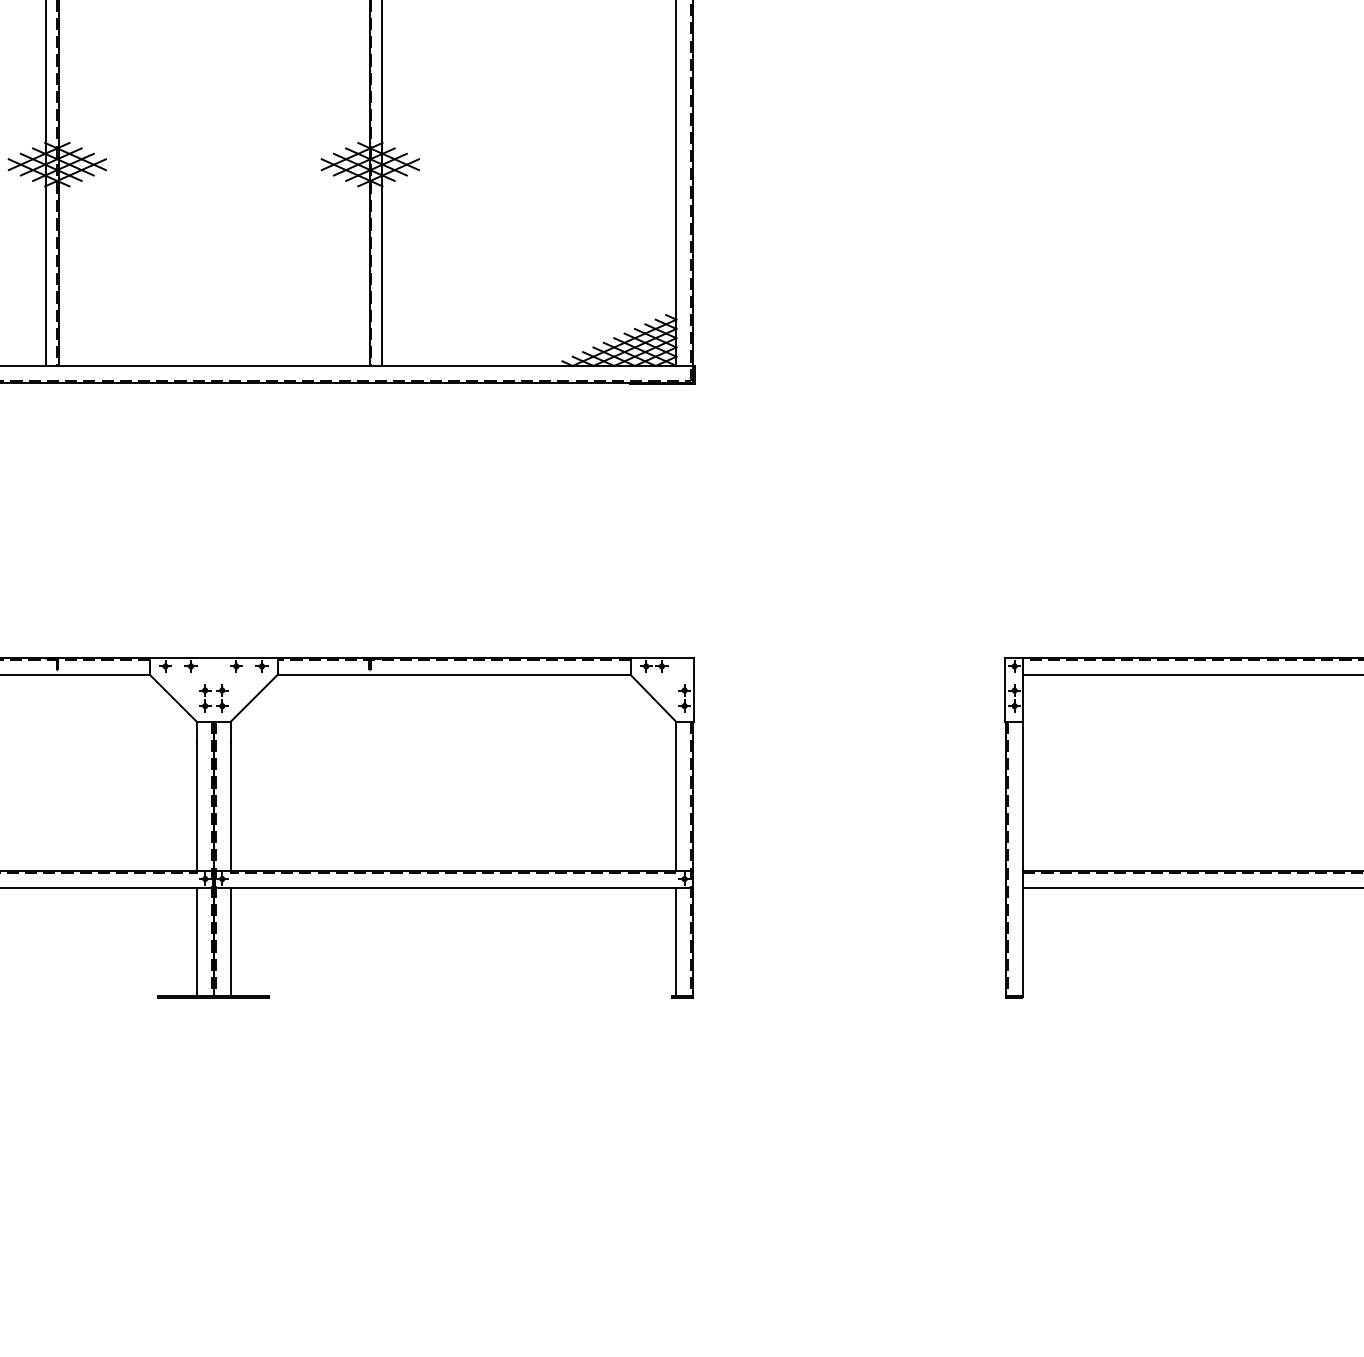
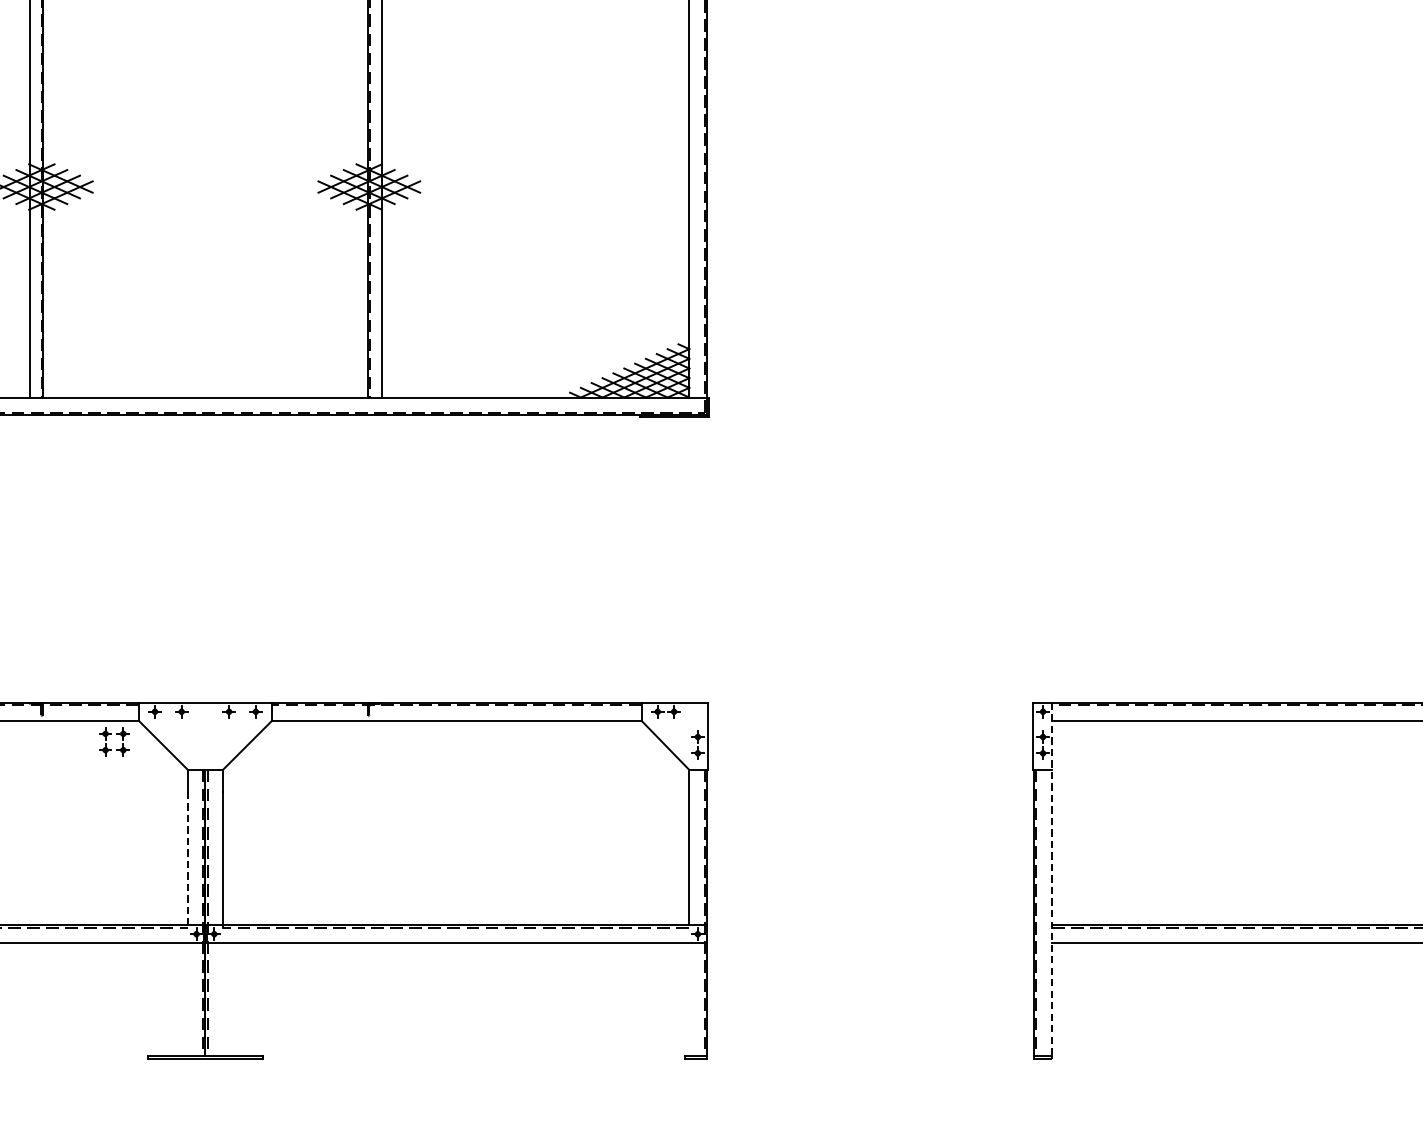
part: (211, 691) -> (112, 734), moved
line: (196, 807) -> (187, 859), solid -> dashed
line: (1023, 826) -> (1052, 879), solid -> dashed
line: (196, 941) -> (187, 999), removed
line: (230, 941) -> (222, 999), removed
line: (676, 941) -> (689, 999), removed

